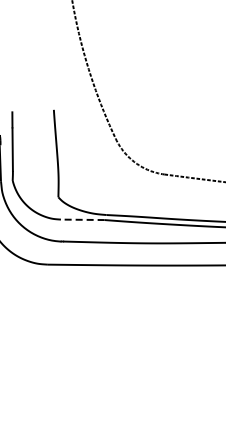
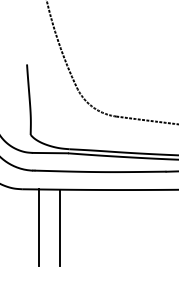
line: (82, 219) -> (50, 152), dashed -> solid
line: (69, 311) -> (39, 227), added
line: (94, 312) -> (59, 227), added

